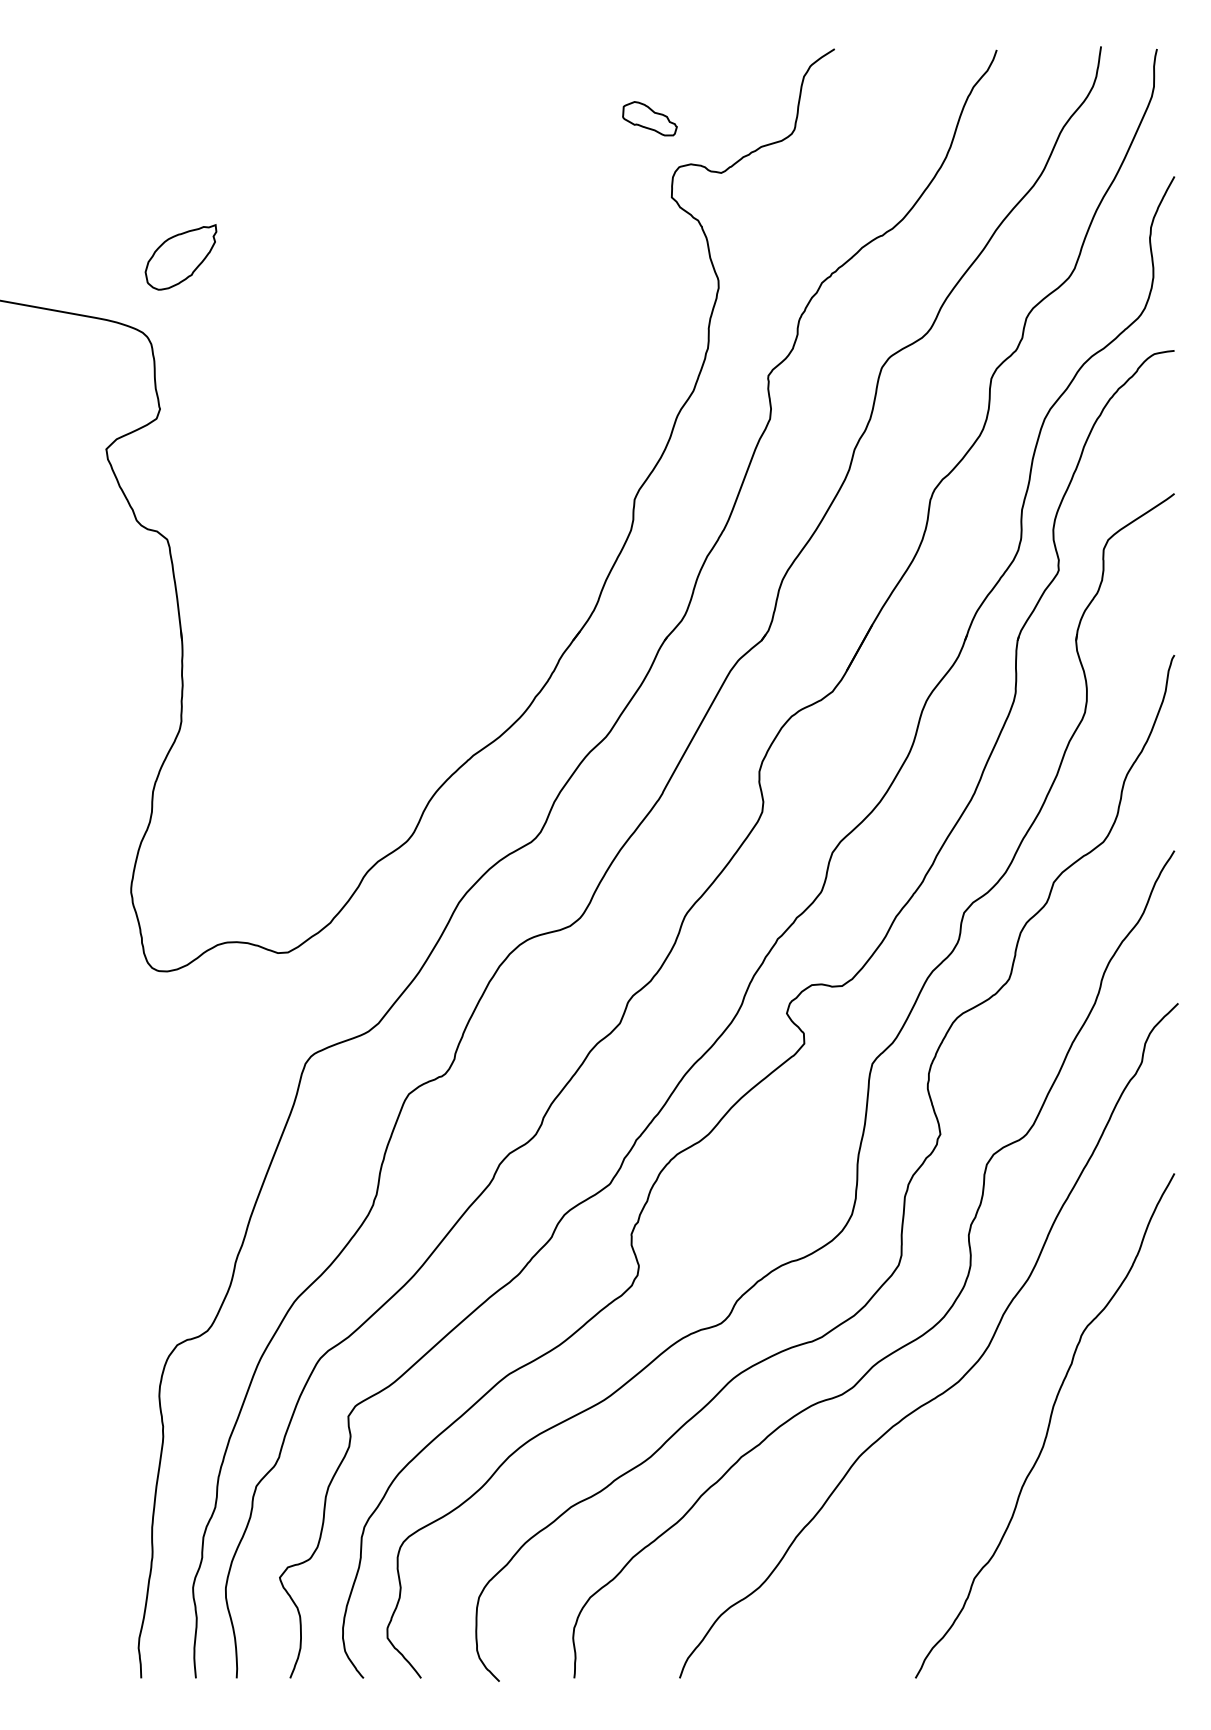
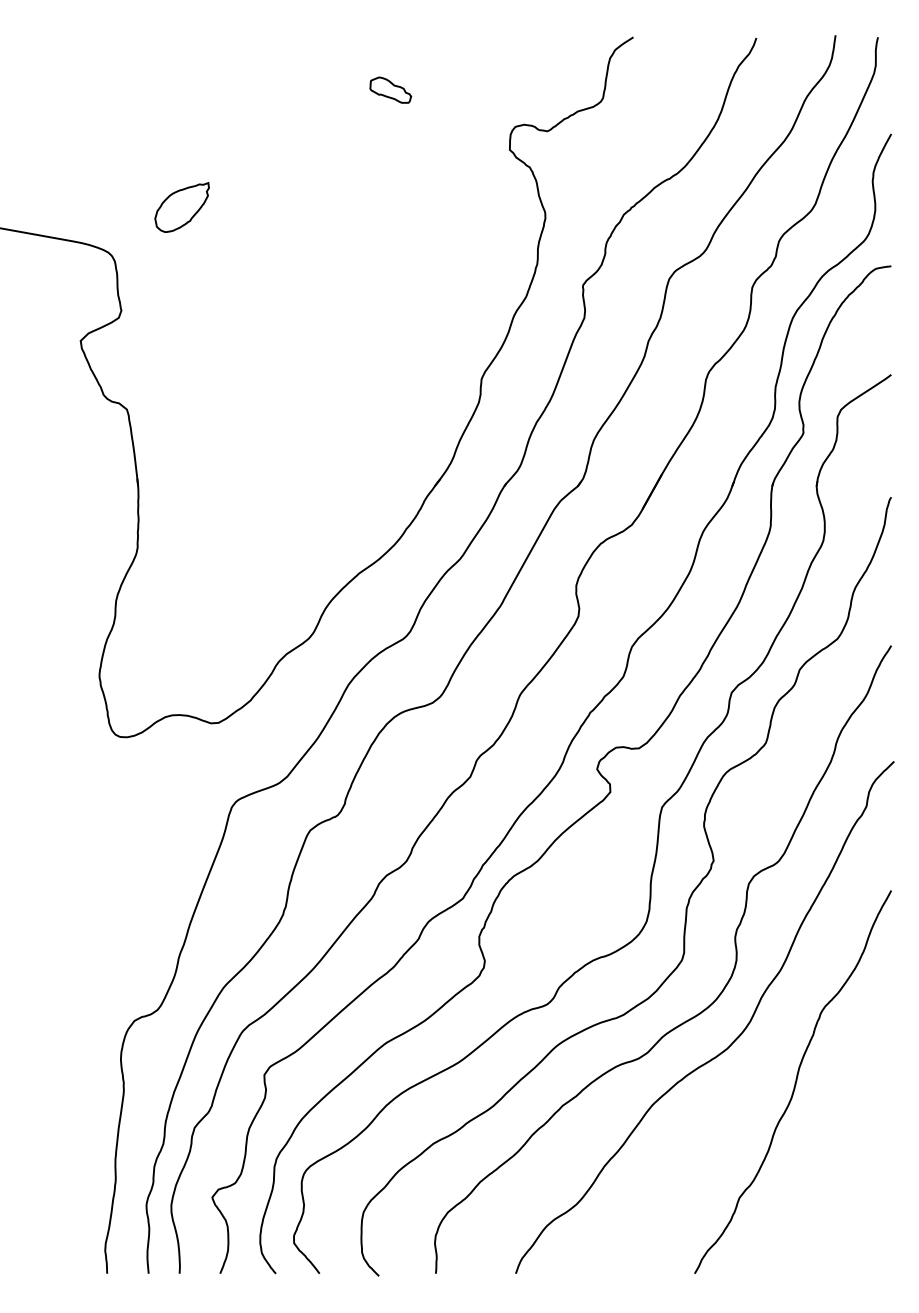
part: (649, 118) -> (390, 89), moved
part: (180, 257) -> (181, 207), moved

